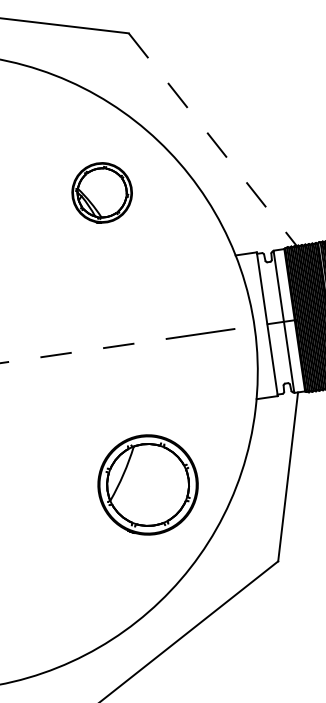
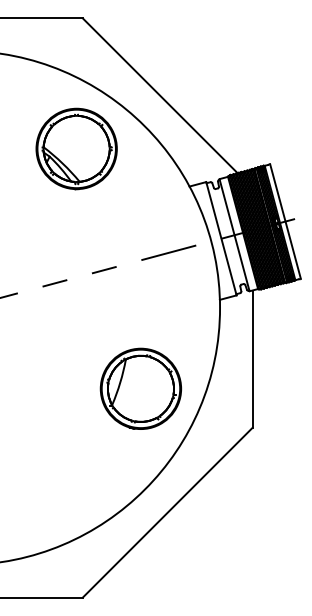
line: (212, 140) -> (160, 96), dashed -> solid
part: (102, 192) -> (76, 148), size x1.67
part: (147, 484) -> (140, 388), moved

